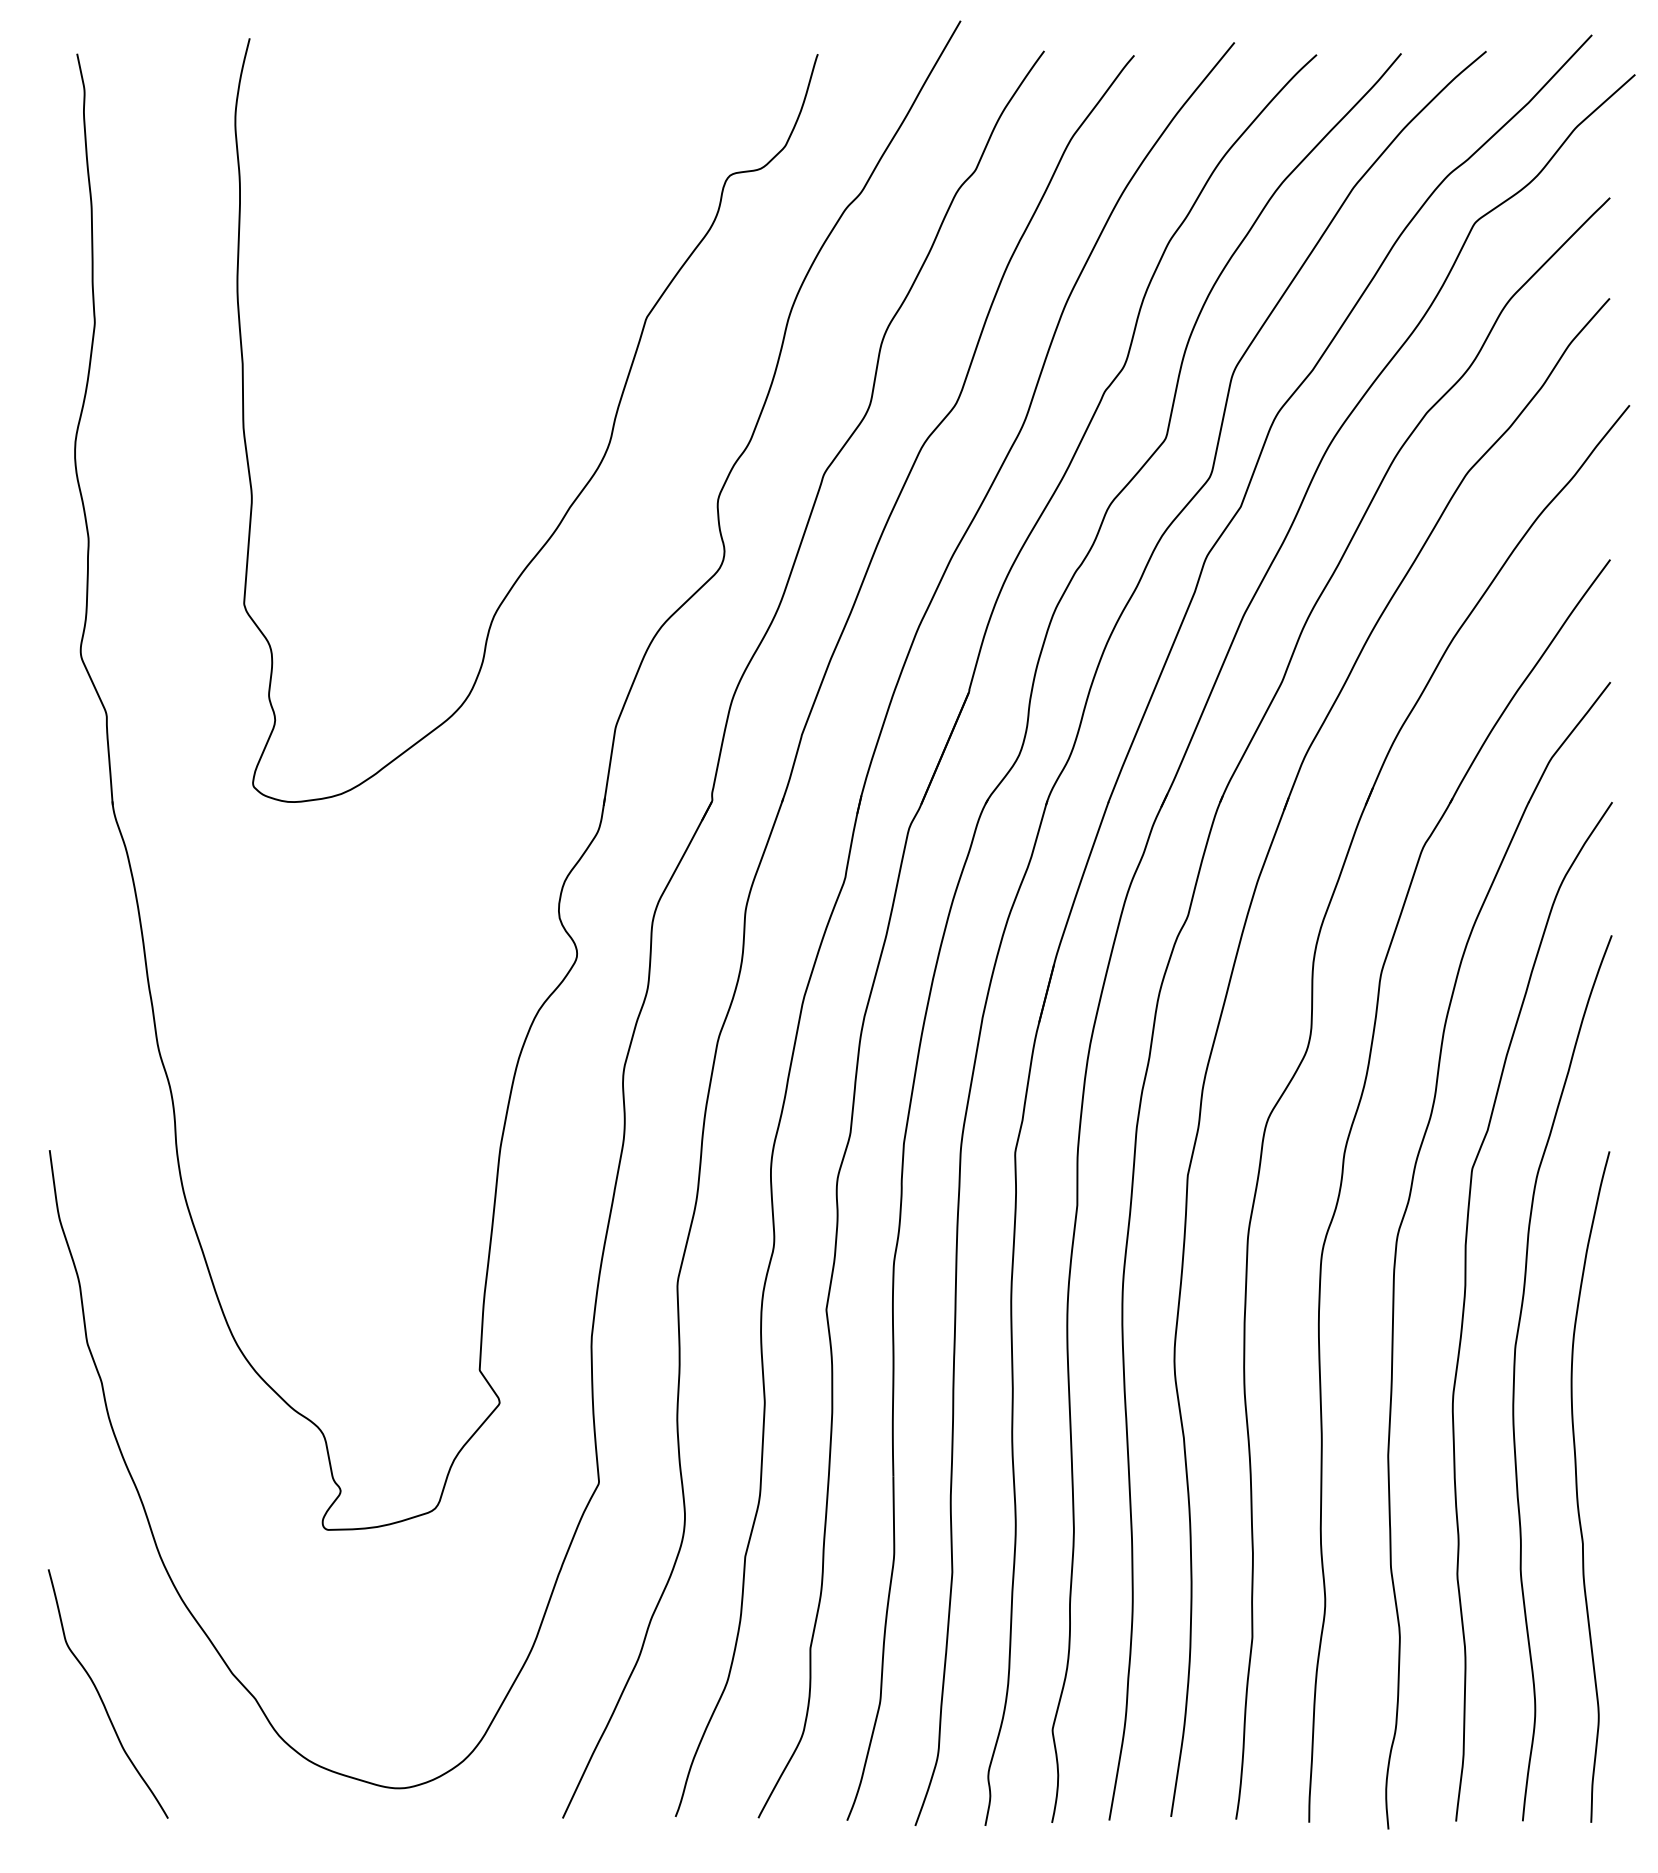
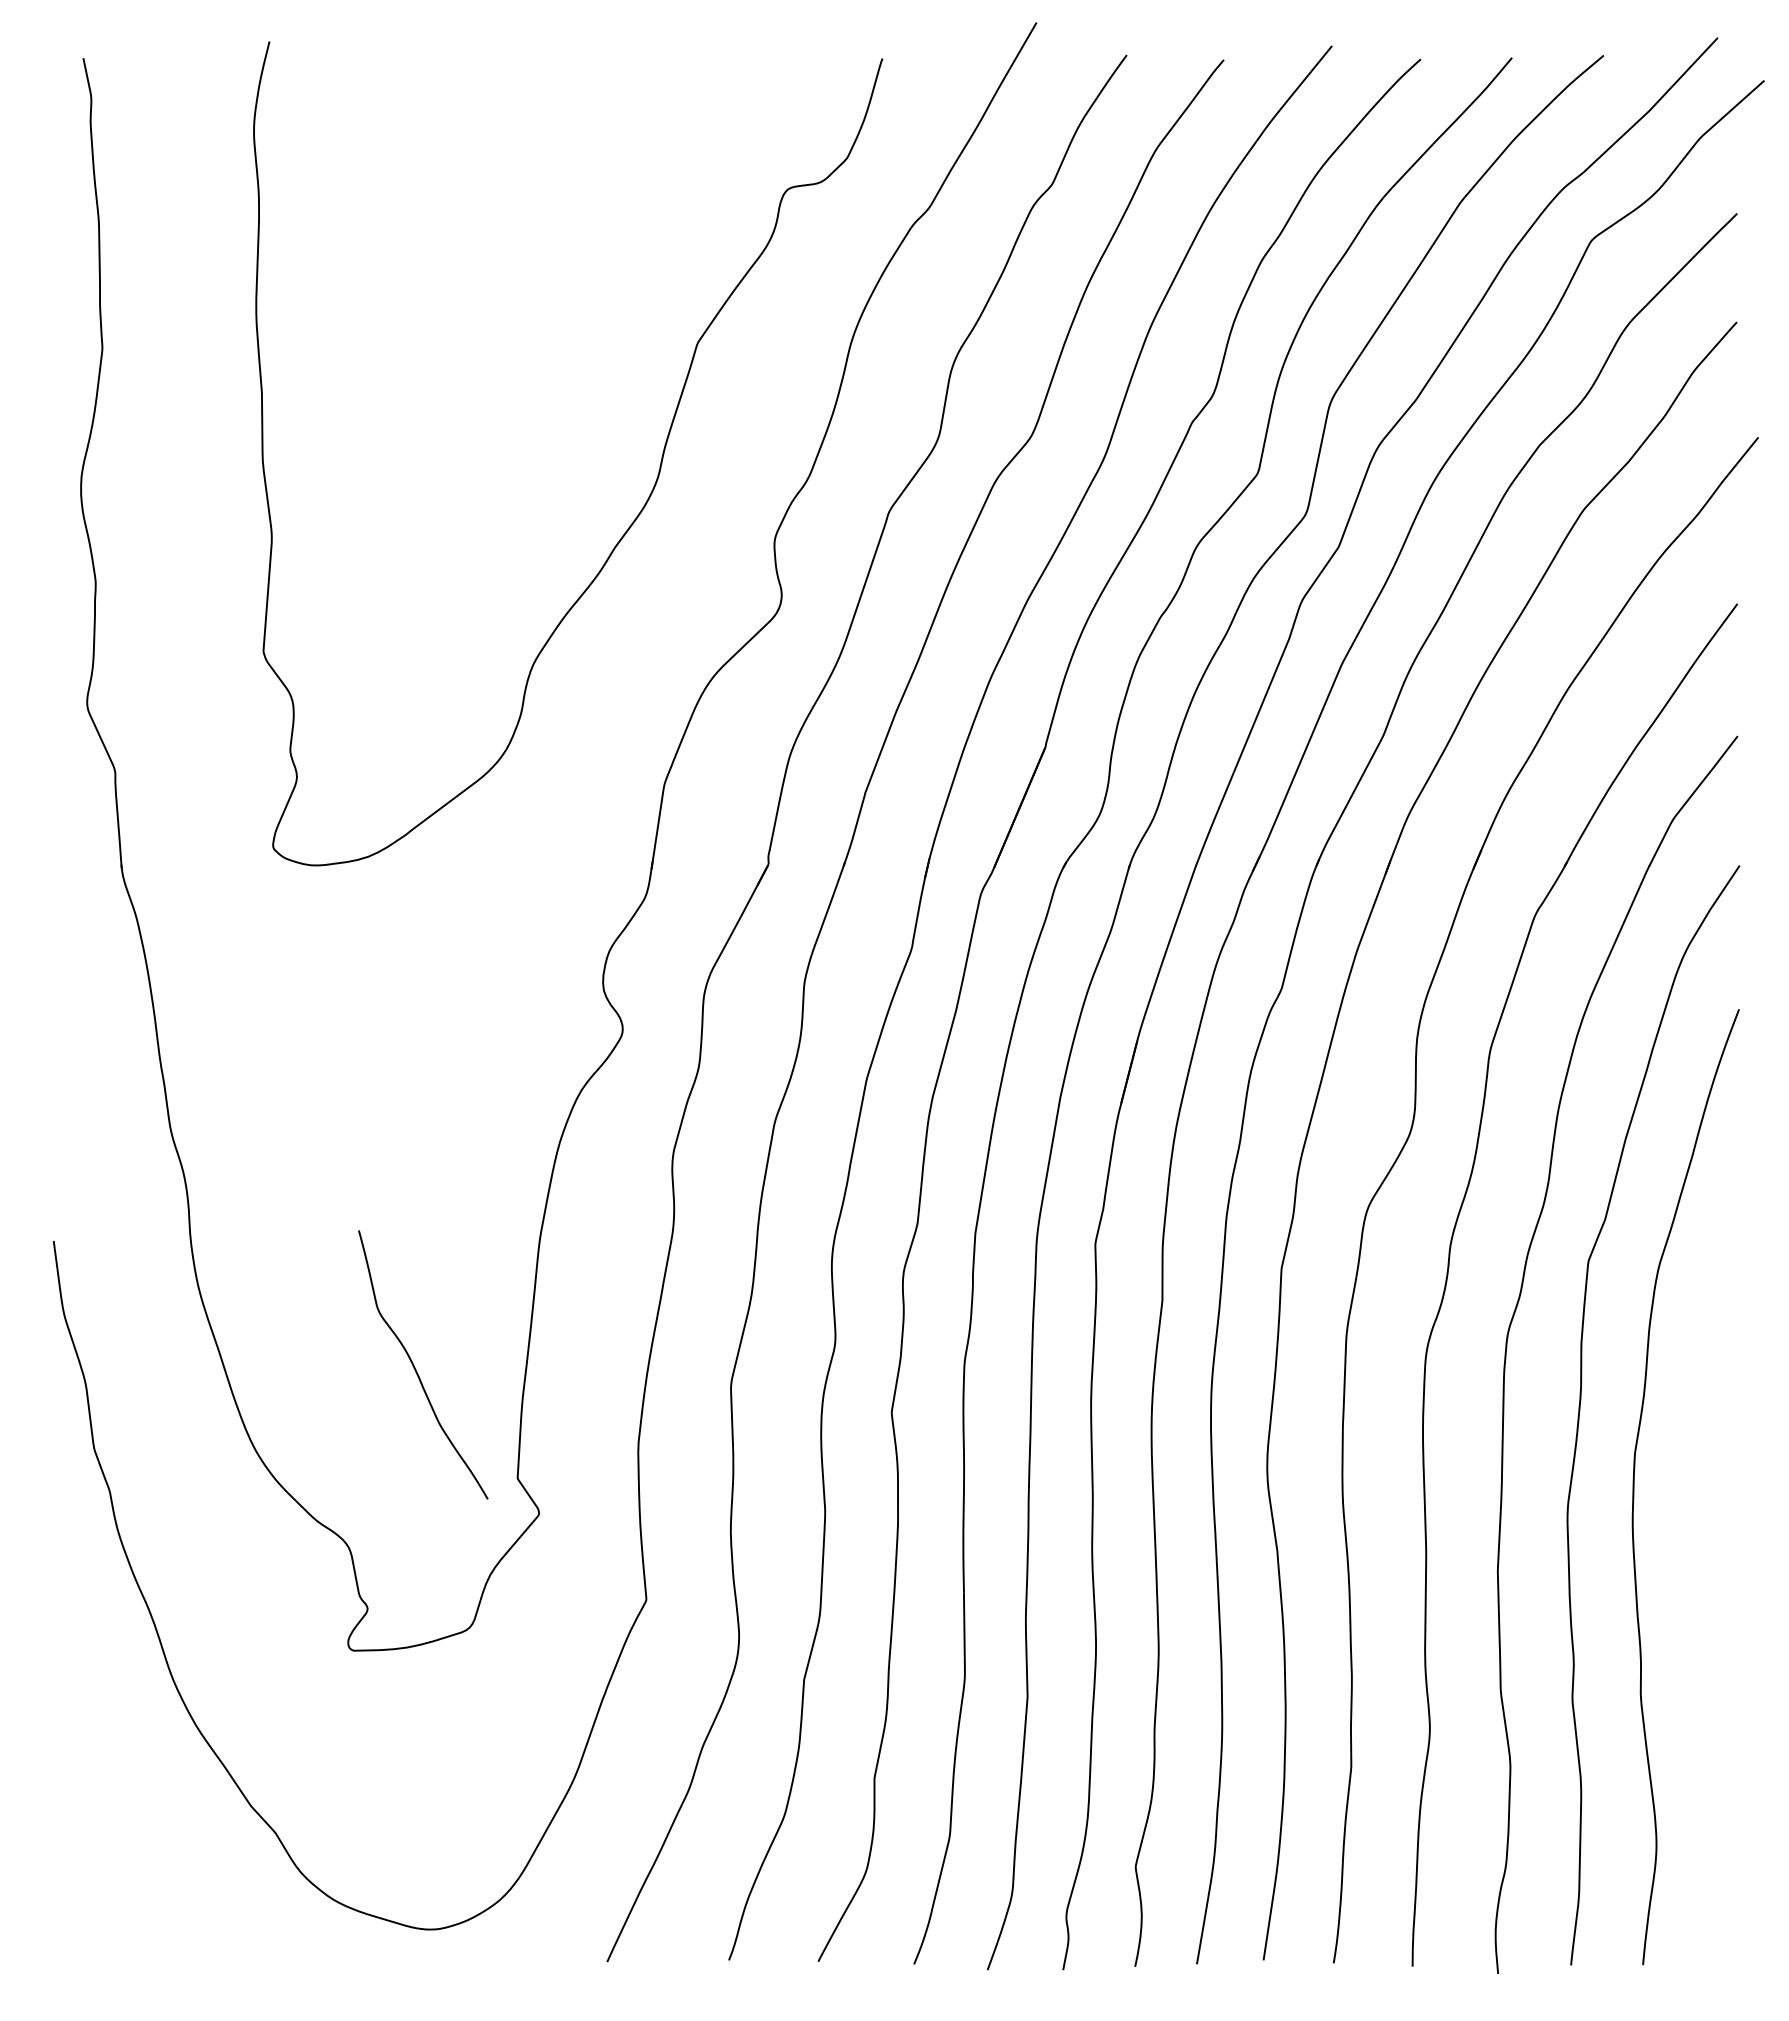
curve: (1577, 1486) -> (1702, 1603), removed
curve: (100, 1694) -> (414, 1365), moved

